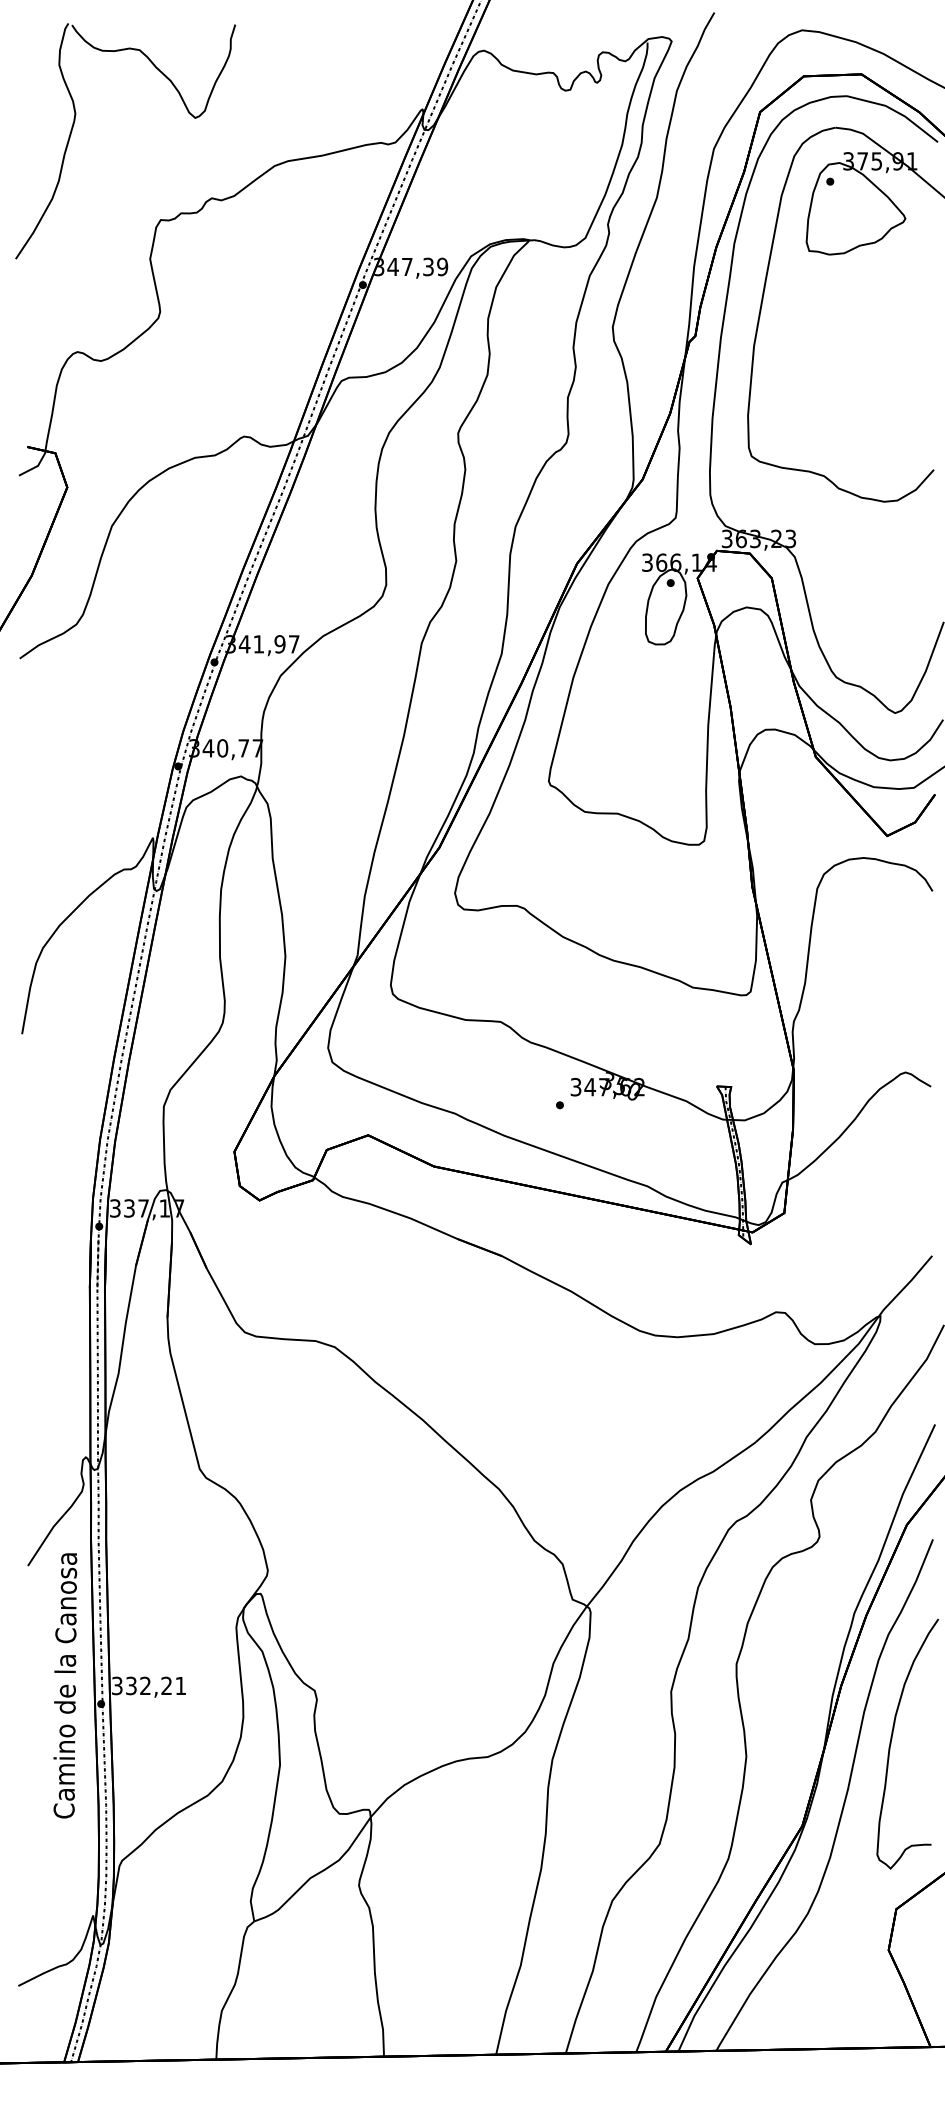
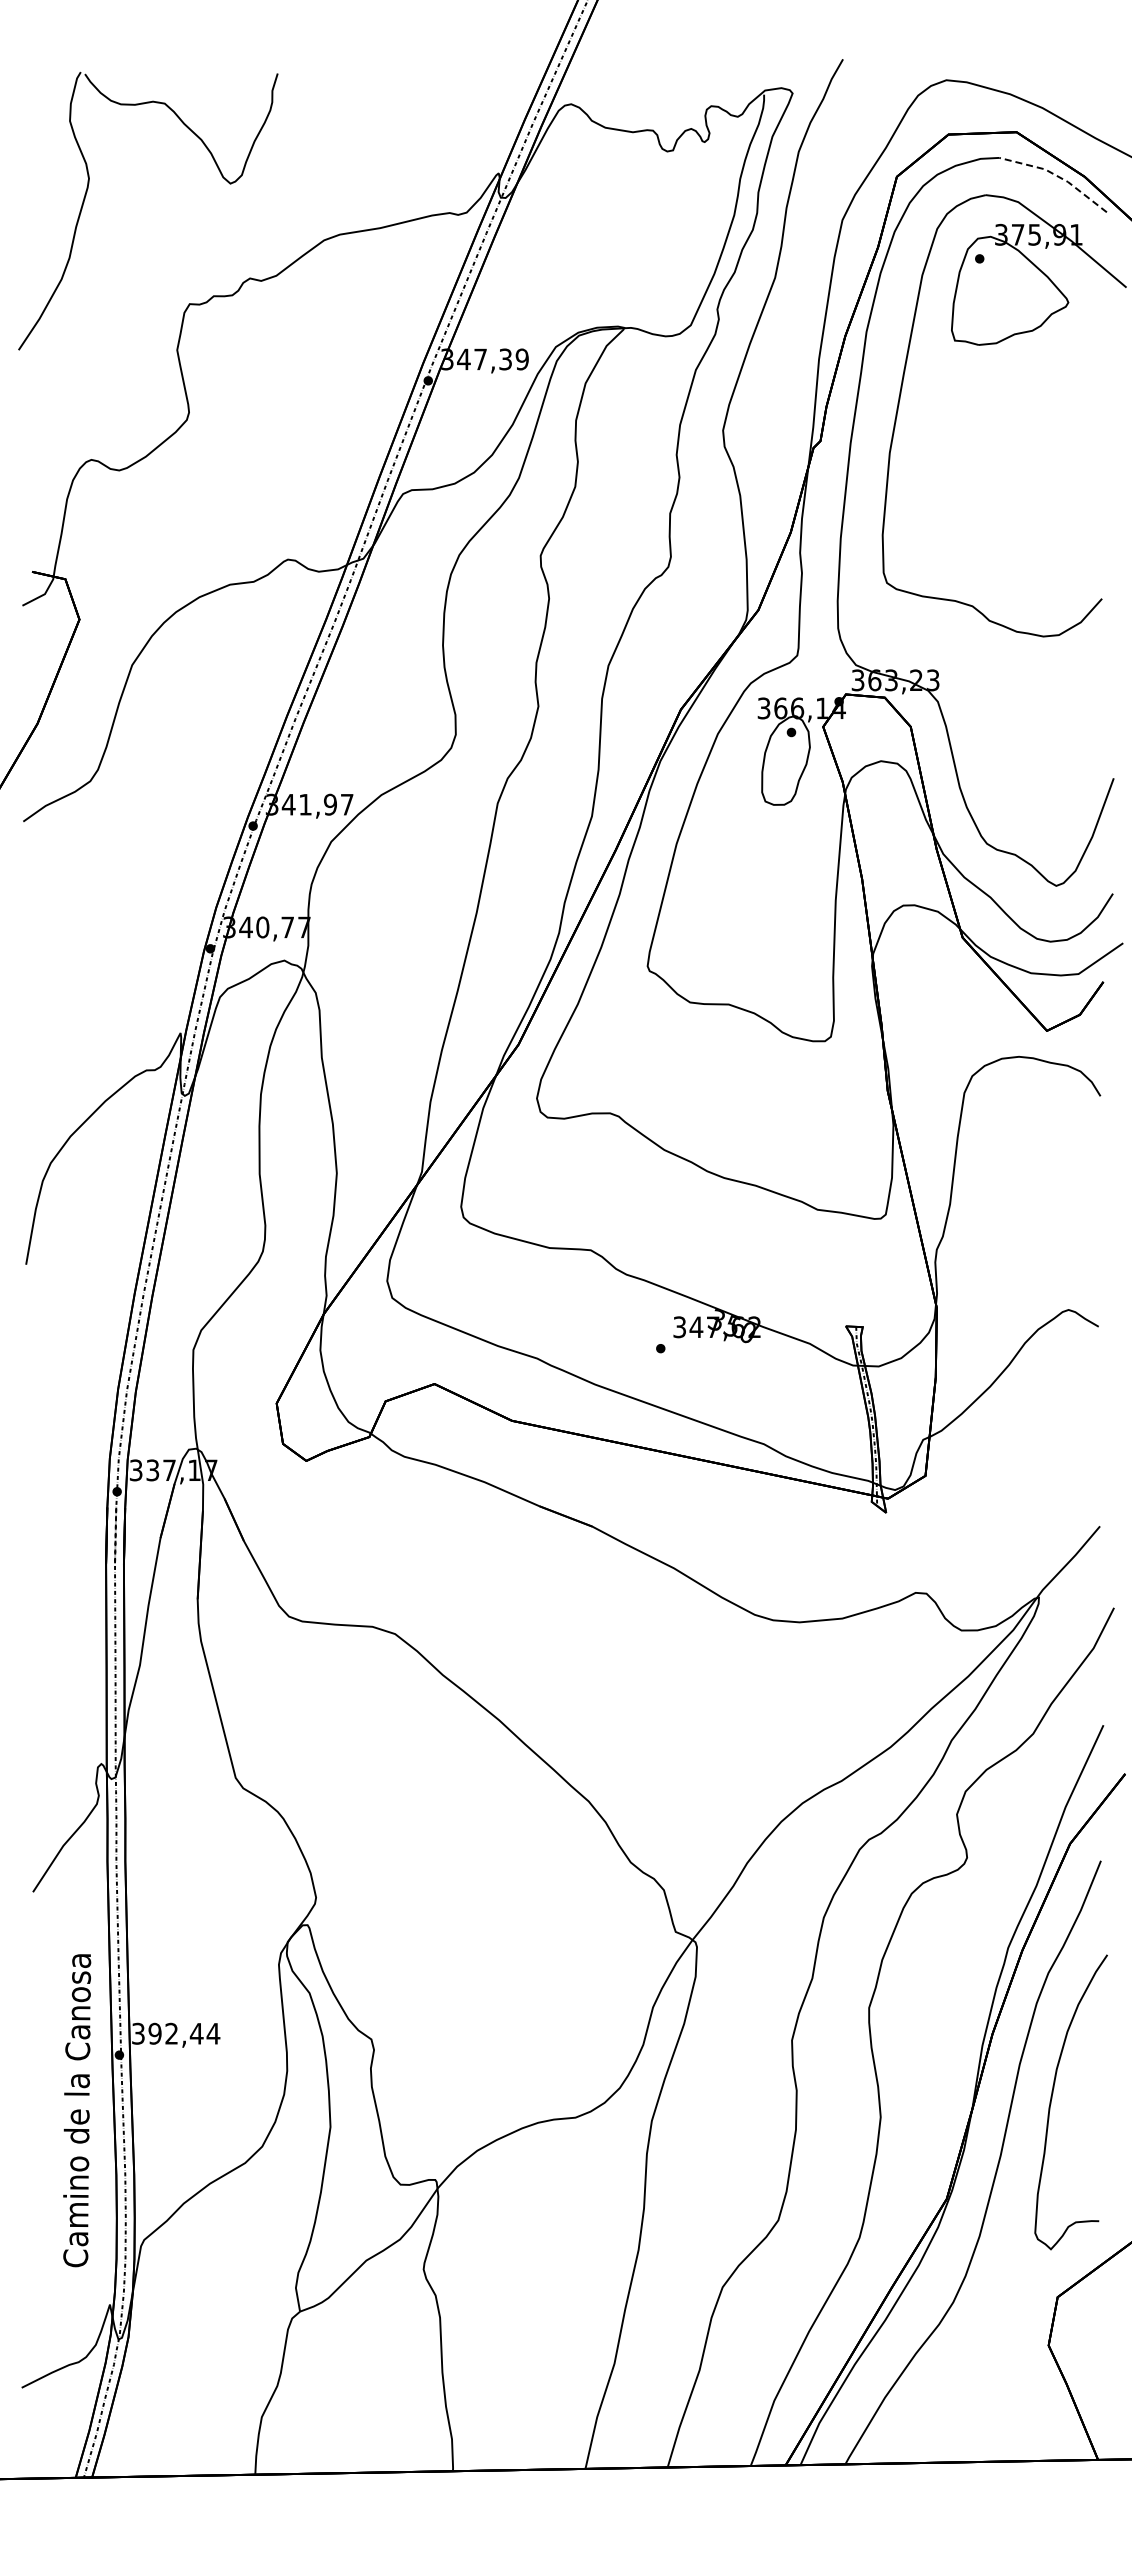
line: (895, 111) -> (1056, 175), solid -> dashed
text: (65, 1685) -> (77, 2110), moved
text: (156, 1685) -> (184, 2033), 332,21 -> 392,44

